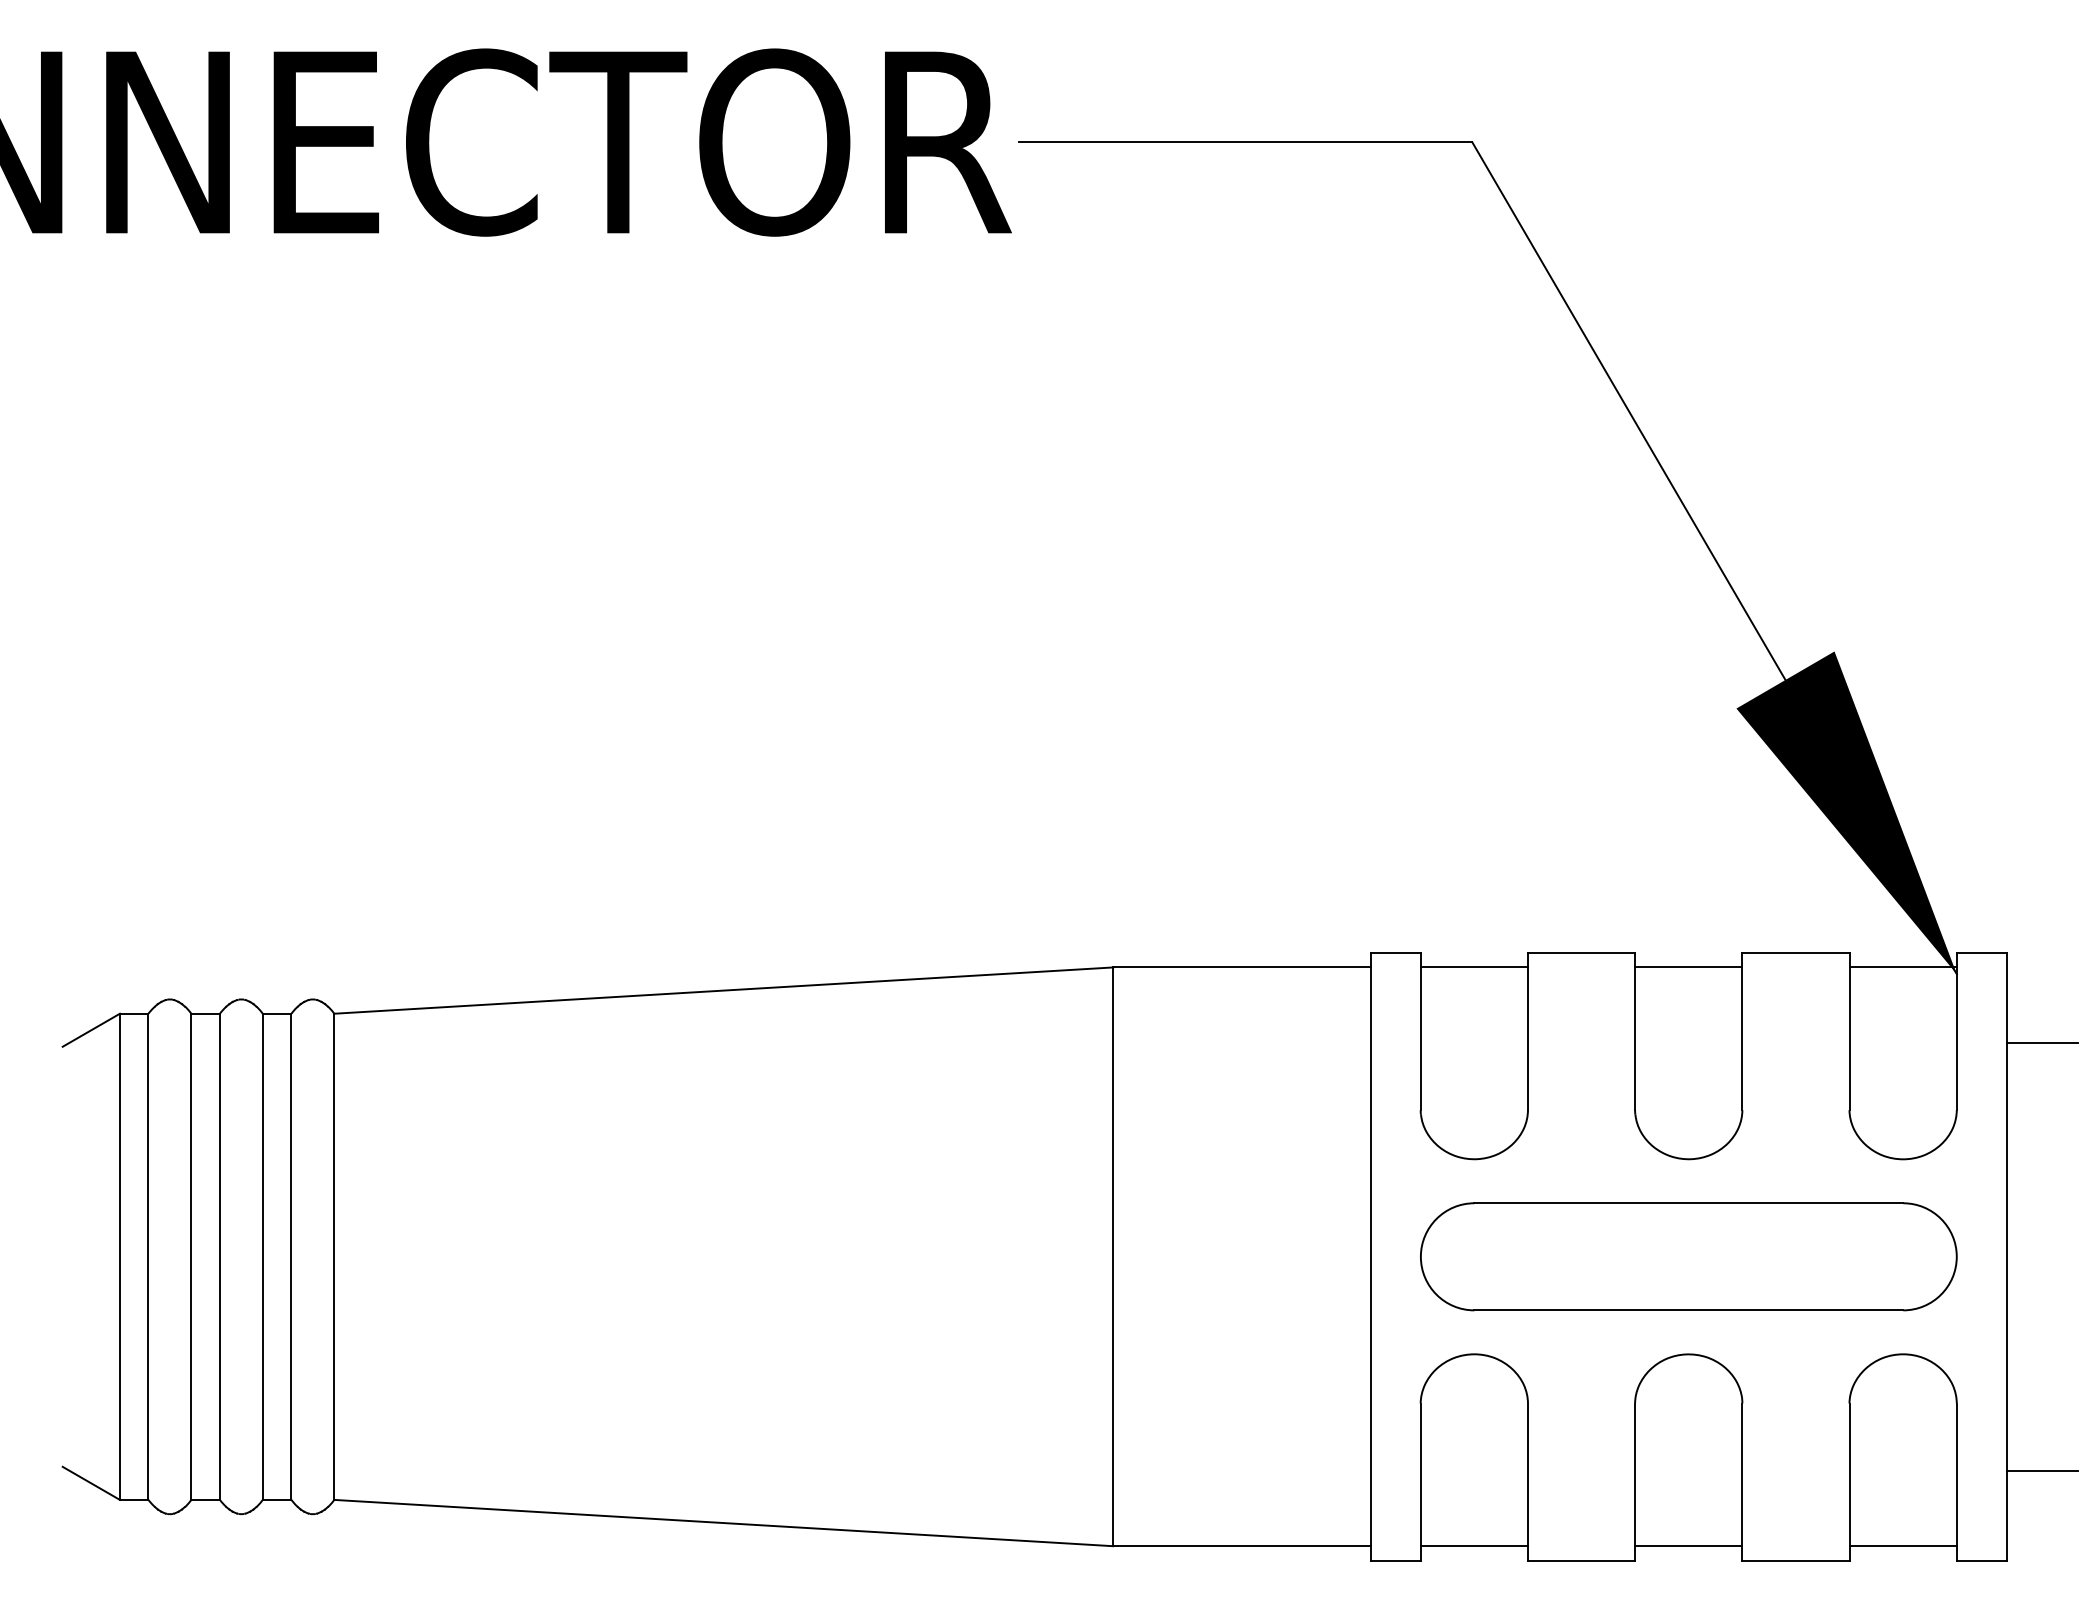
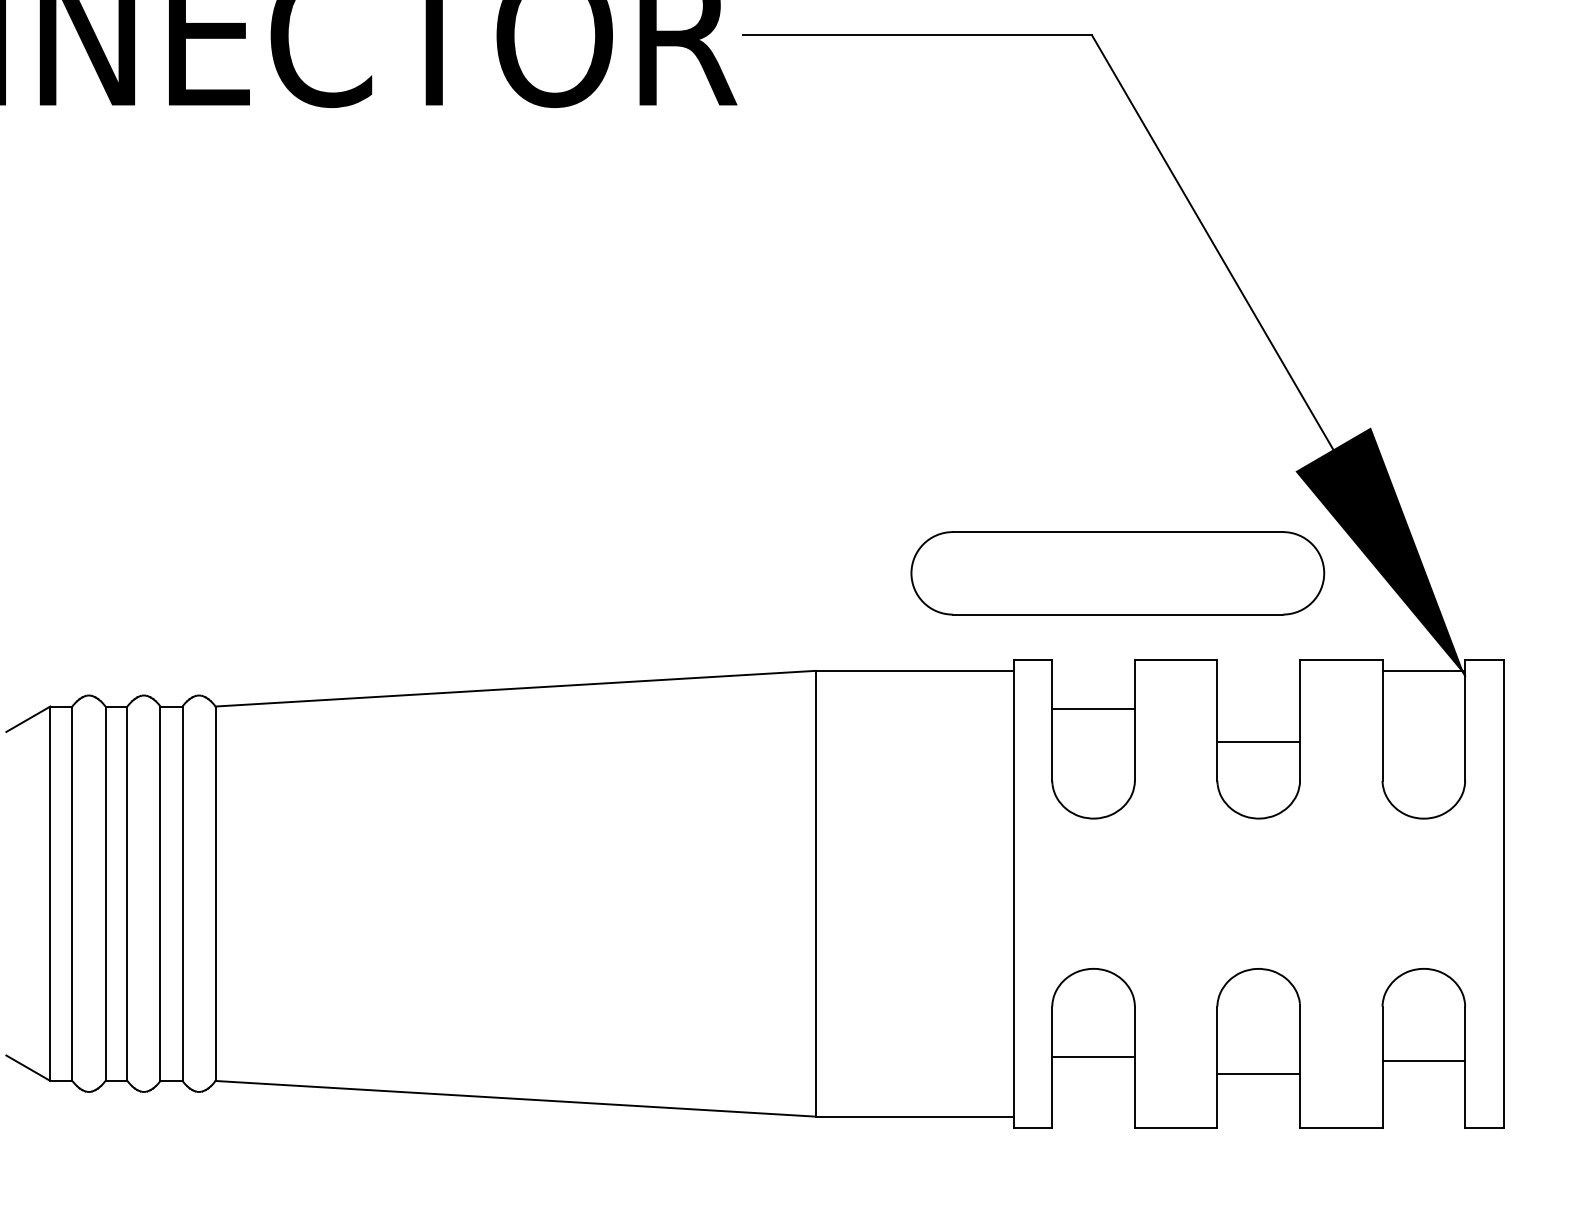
line: (1473, 967) -> (1092, 709), moved
line: (1688, 967) -> (1258, 742), moved
line: (2042, 1043) -> (1531, 729), removed
part: (1688, 1256) -> (1117, 573), moved
line: (2042, 1470) -> (1531, 1058), removed
line: (1473, 1546) -> (1092, 1057), moved
line: (1688, 1546) -> (1258, 1073), moved
line: (1902, 1546) -> (1423, 1061), moved

